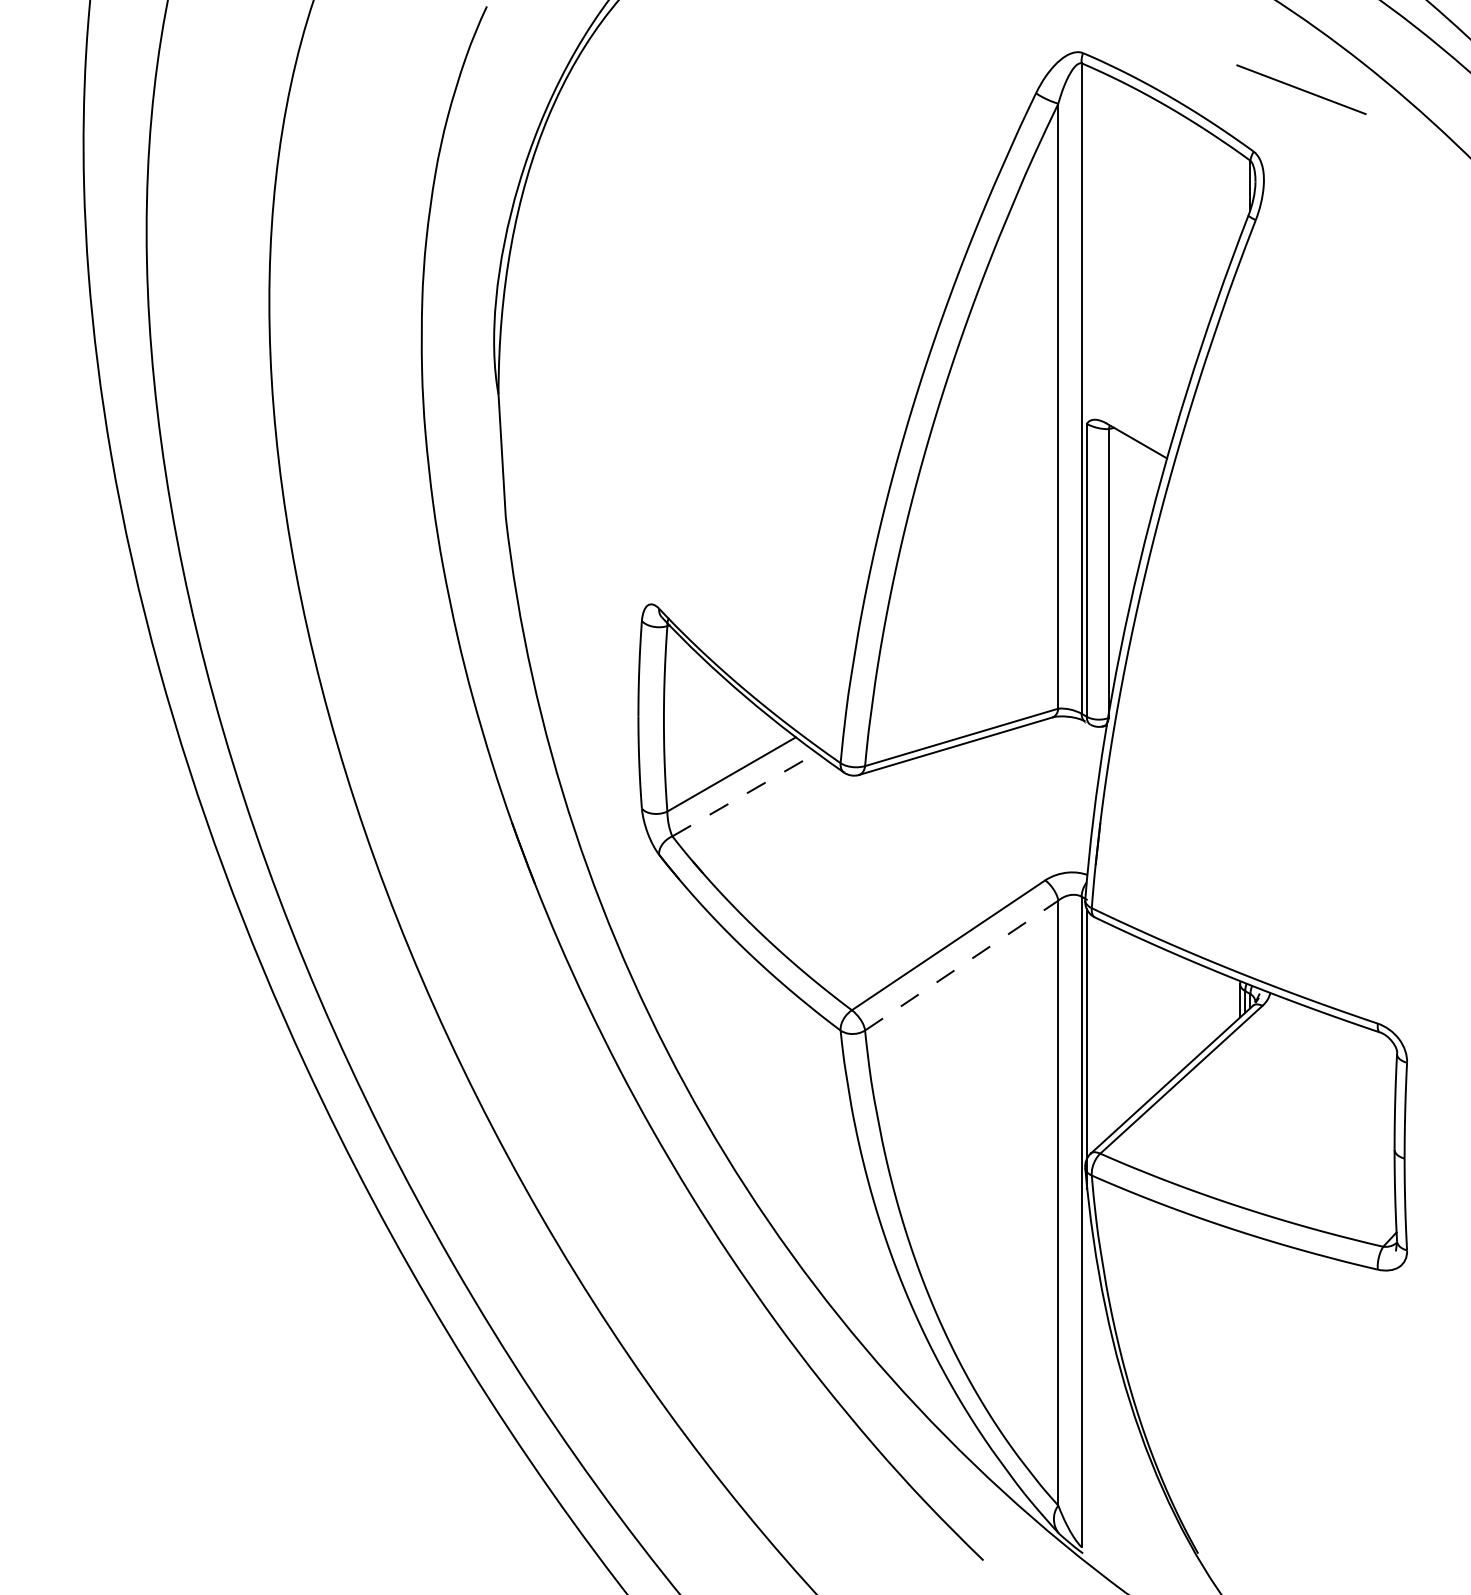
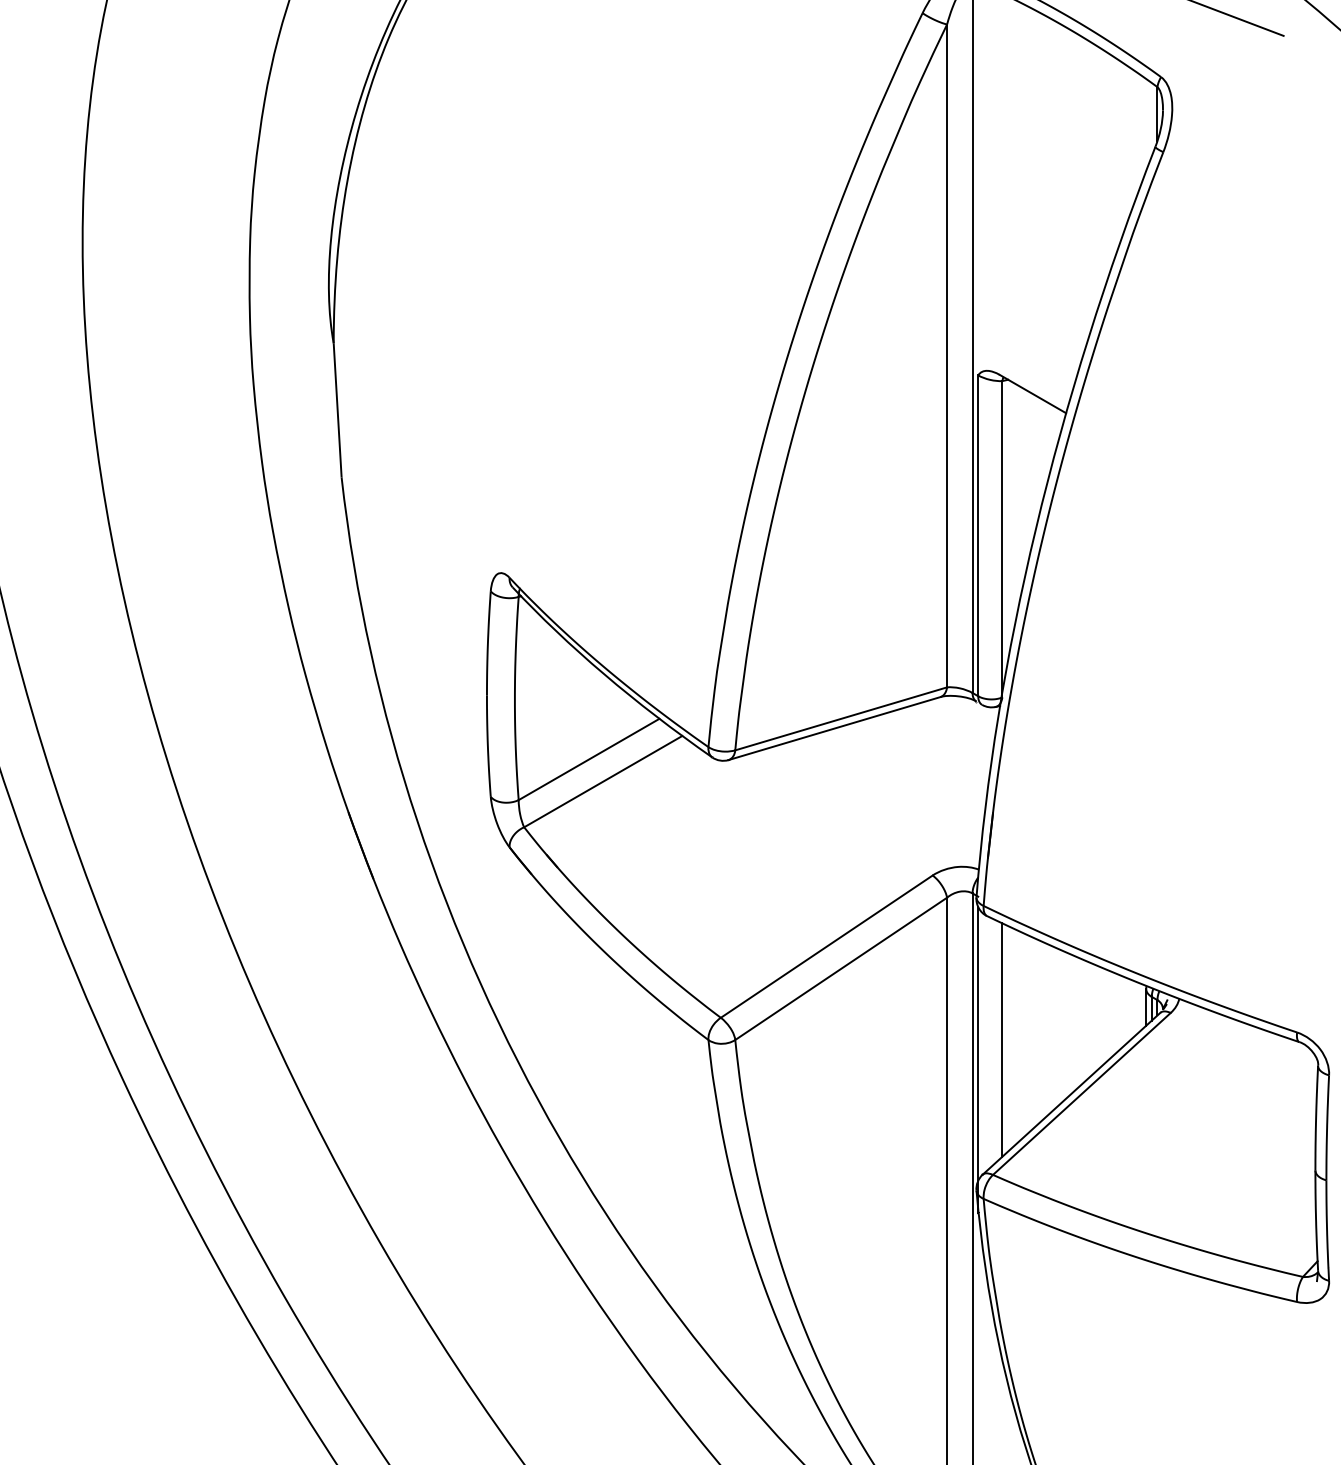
line: (745, 794) -> (604, 781), dashed -> solid
line: (962, 965) -> (842, 968), dashed -> solid
line: (1108, 1030) -> (1001, 1039), added

